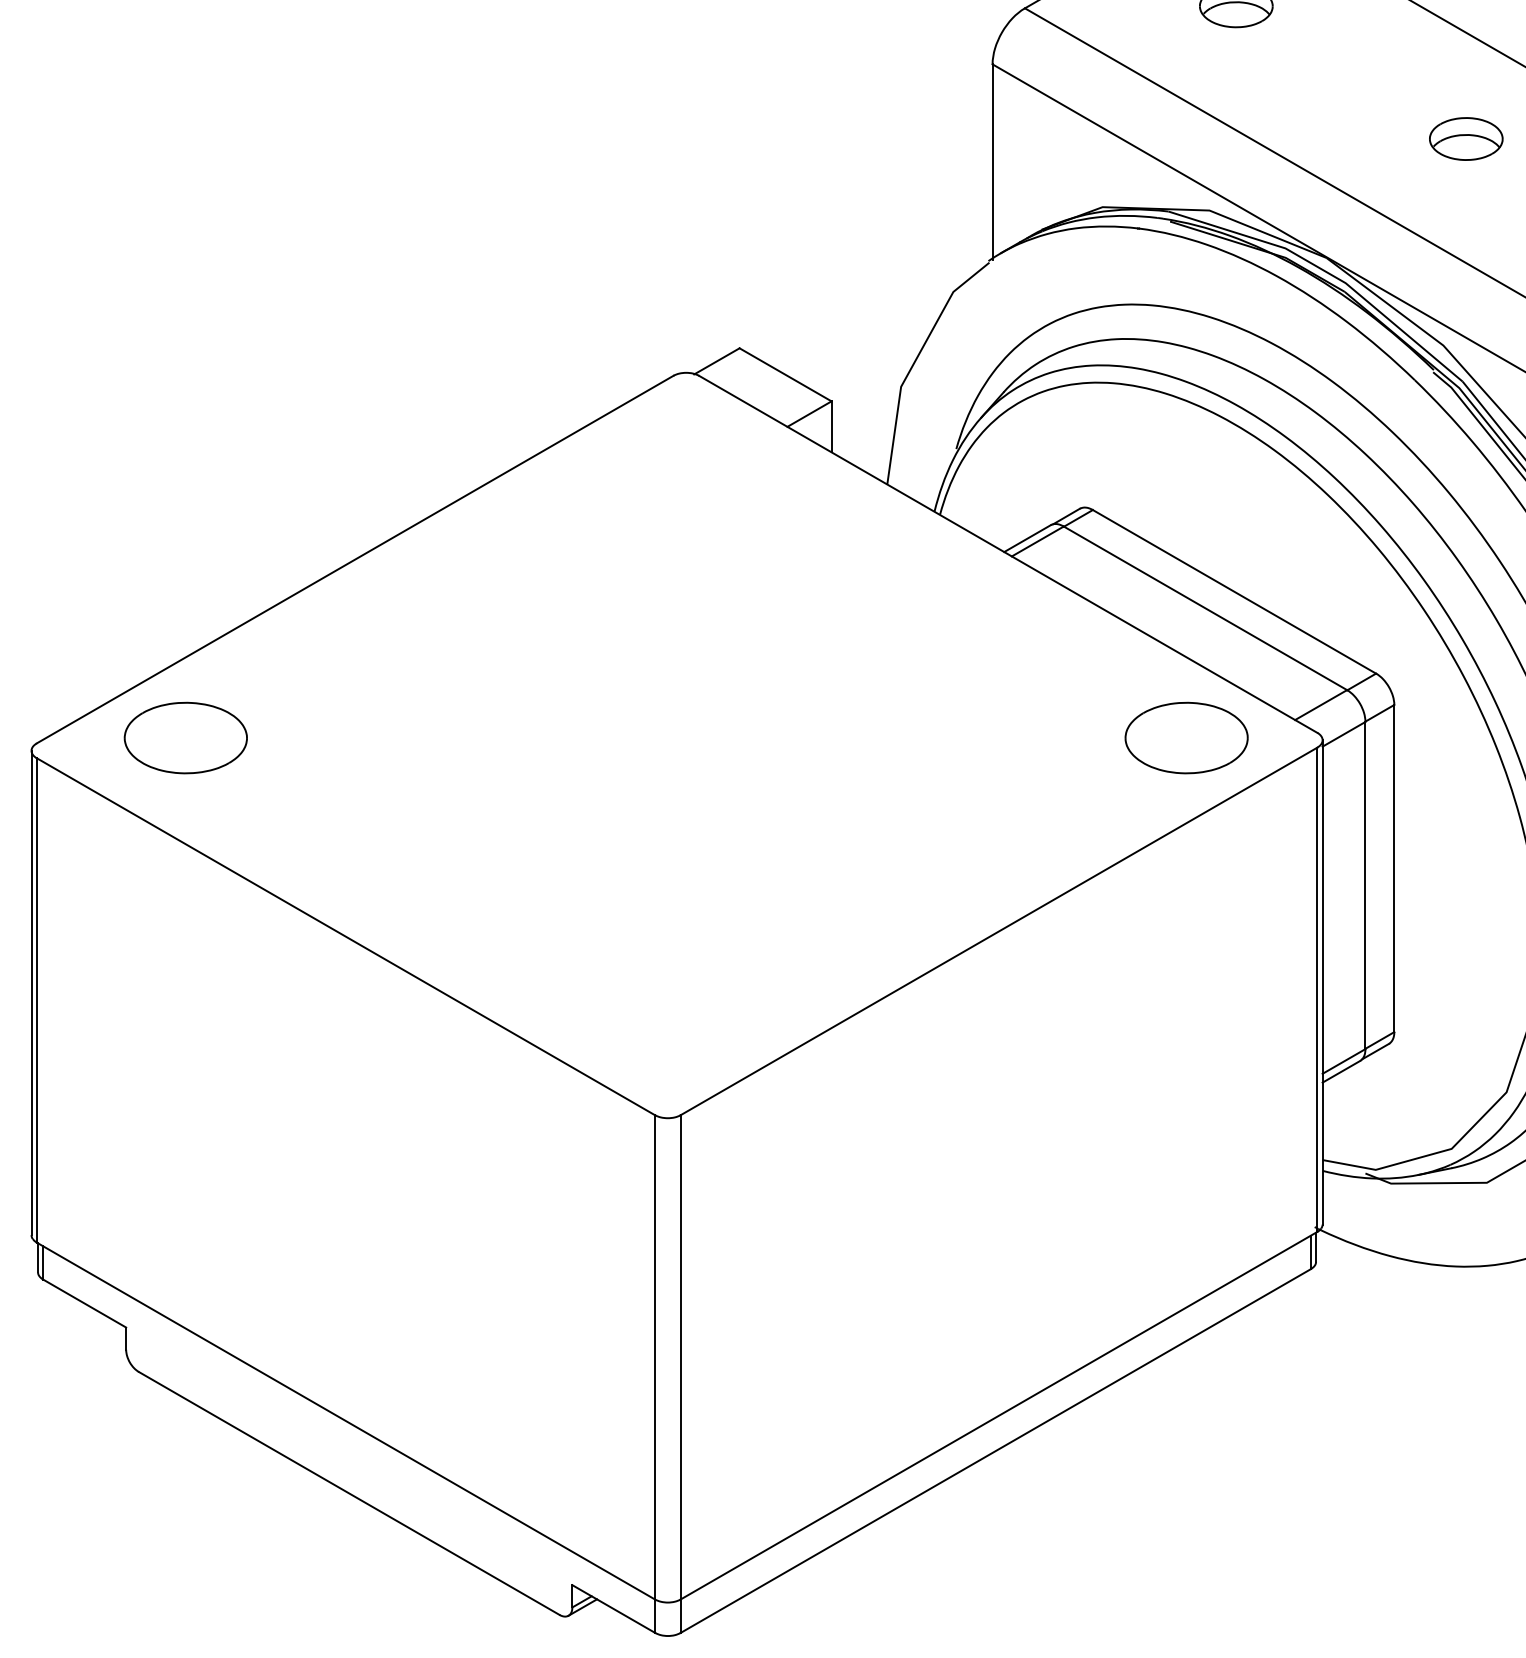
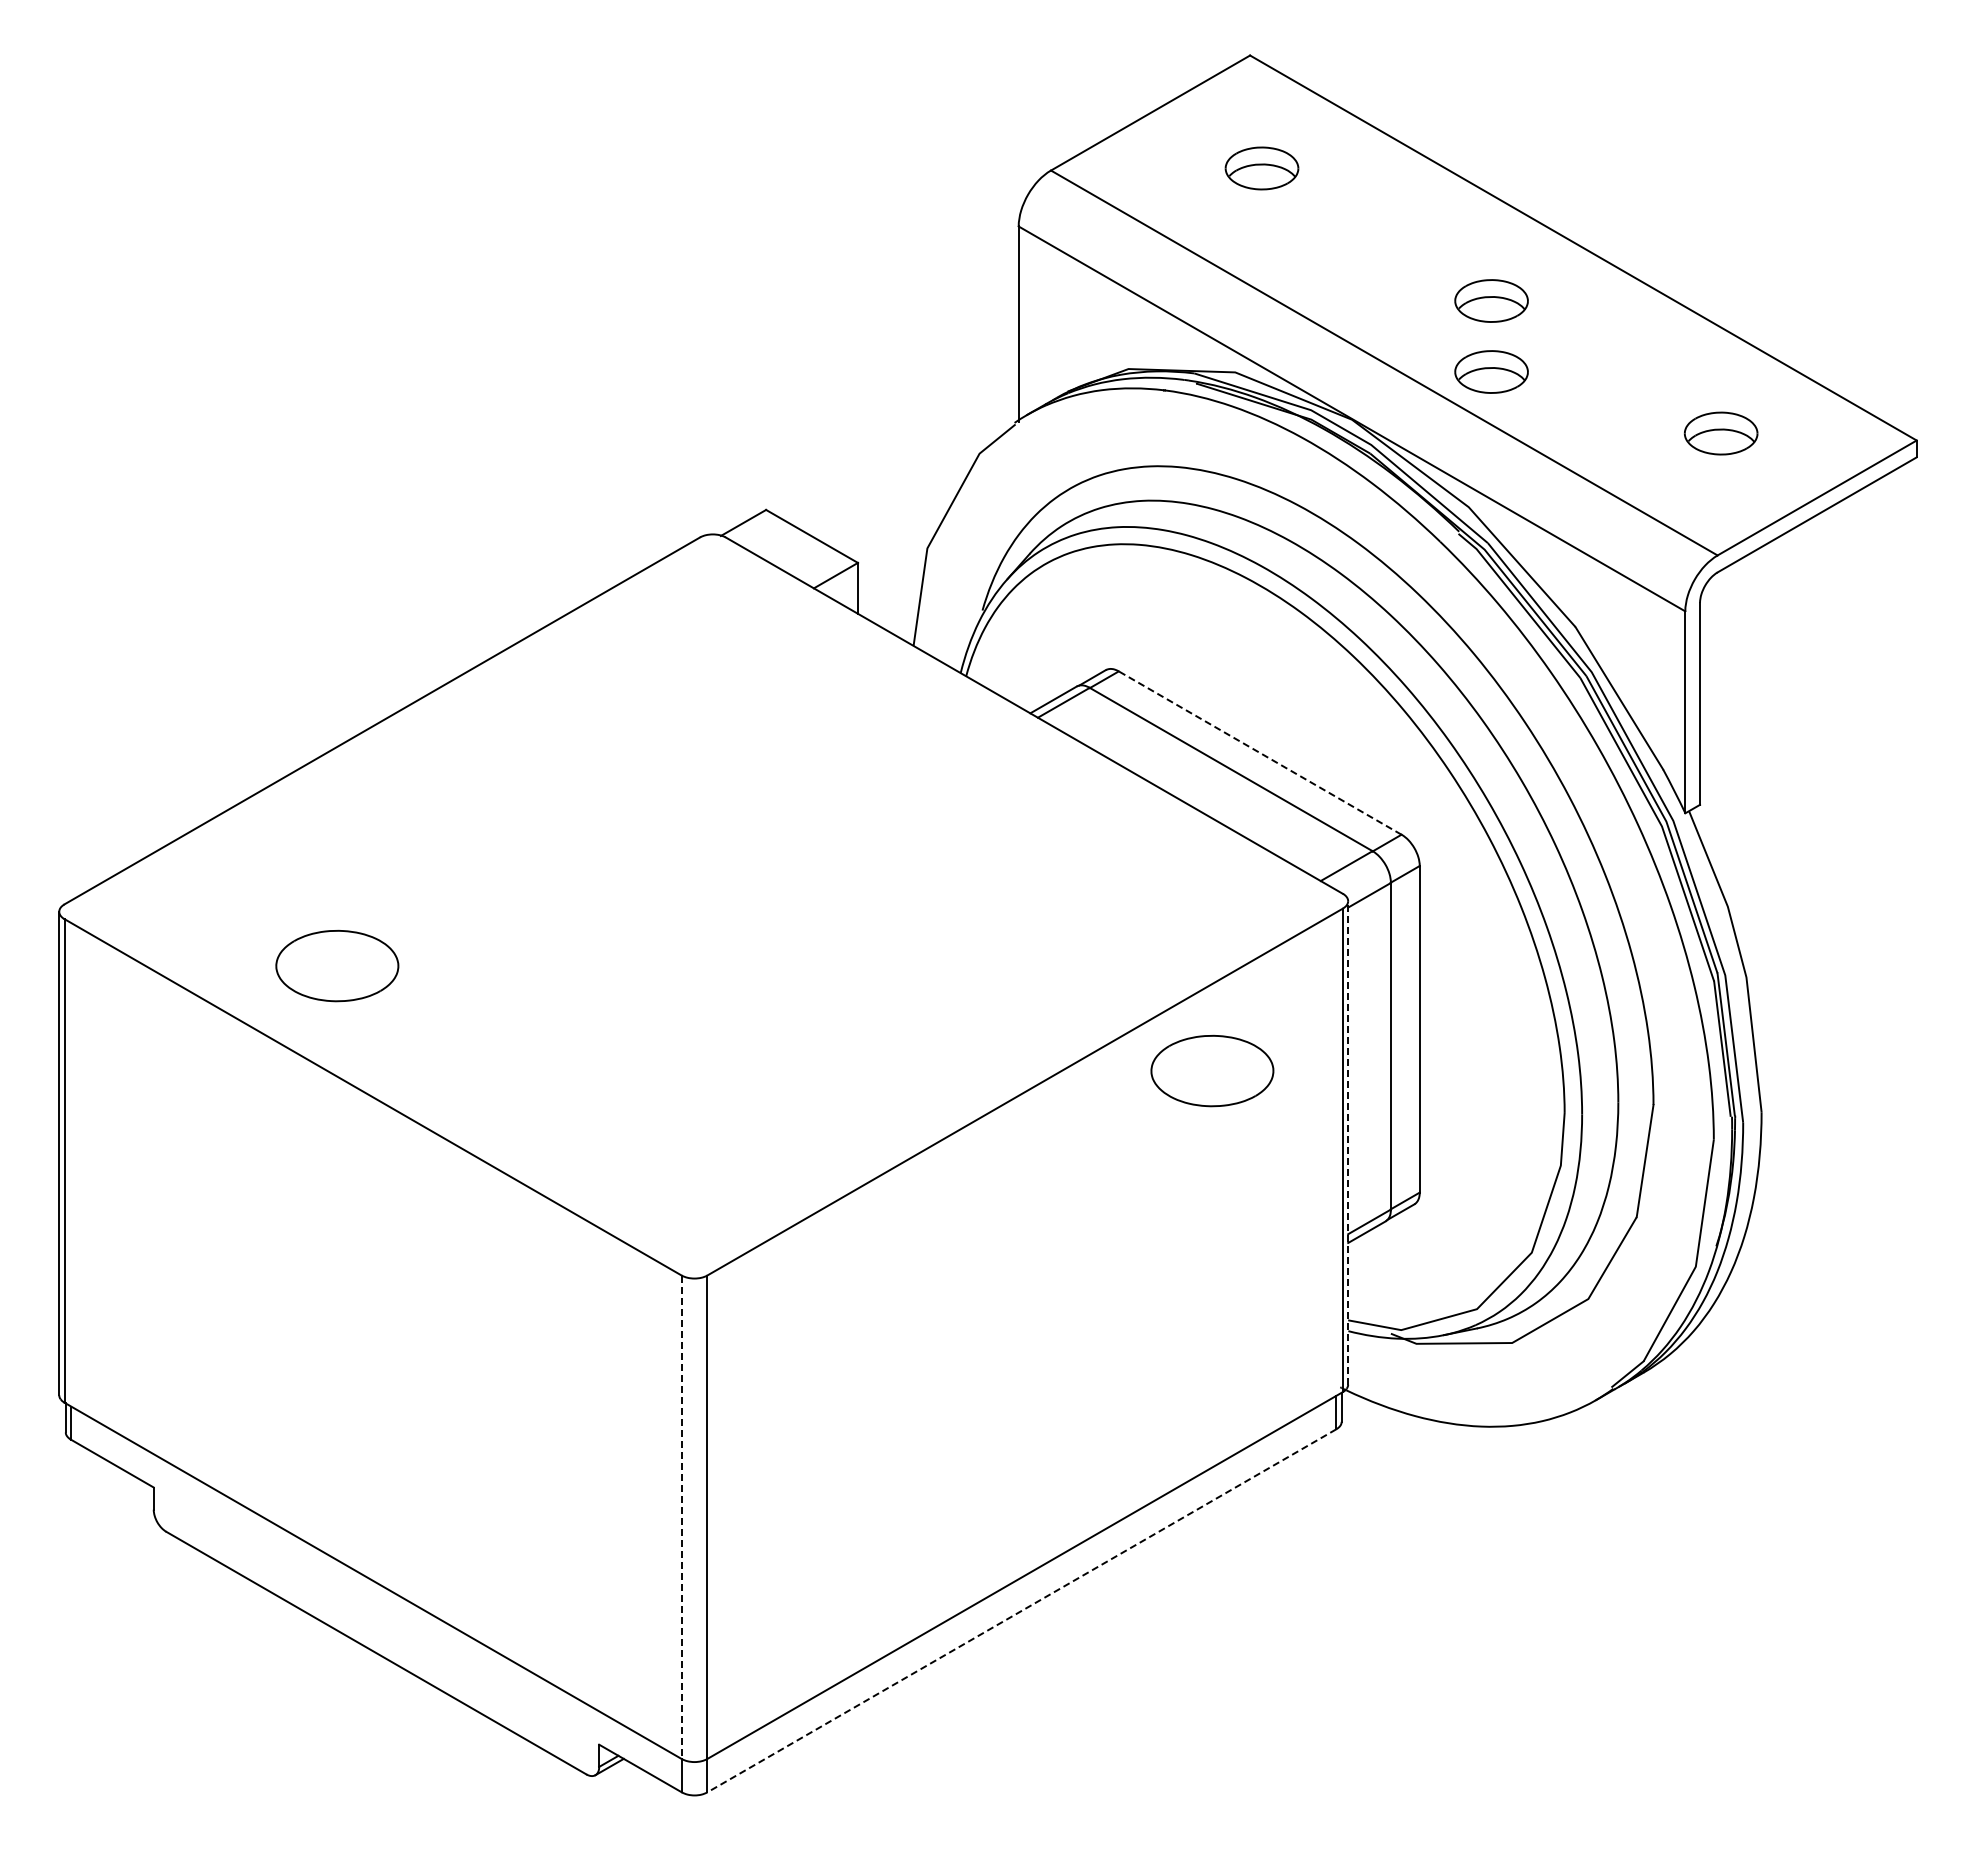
part: (1466, 209) -> (1491, 371), added
line: (1233, 591) -> (1259, 752), solid -> dashed
part: (186, 737) -> (337, 965), moved
part: (1186, 737) -> (1212, 1070), moved
line: (1322, 981) -> (1348, 1142), solid -> dashed
line: (654, 1357) -> (681, 1517), solid -> dashed
line: (995, 1451) -> (1021, 1611), solid -> dashed

